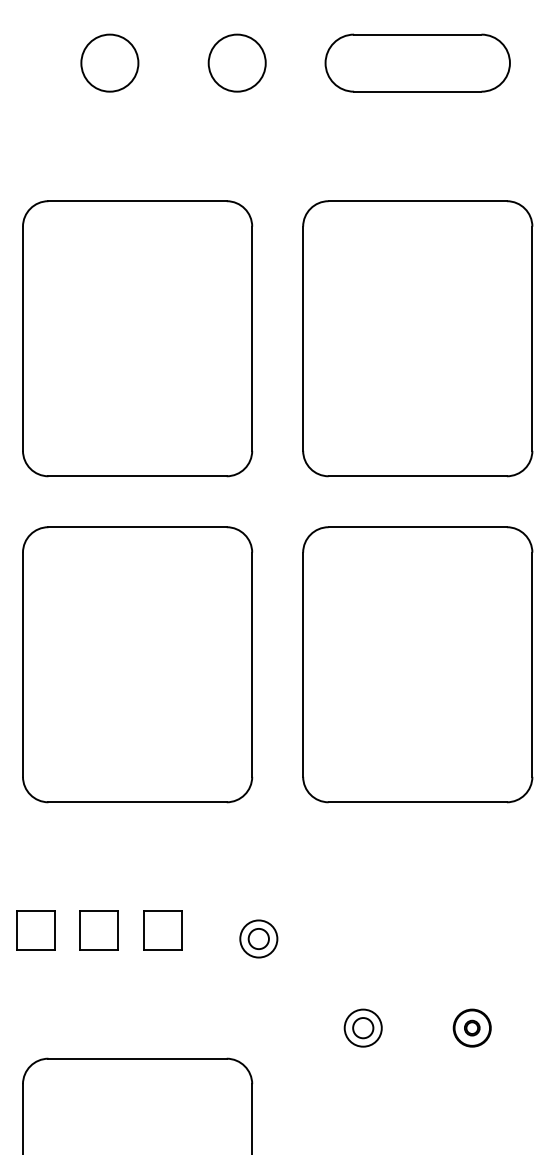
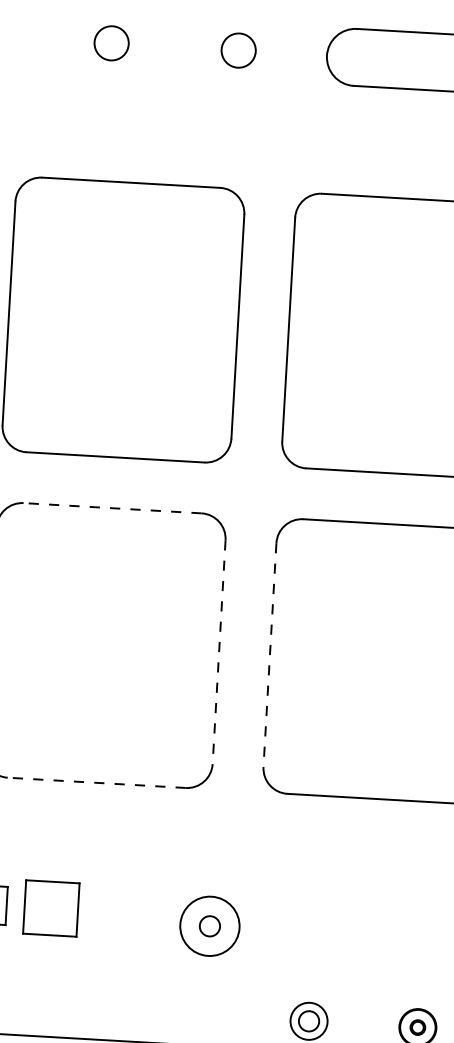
circle: (109, 62) -> (111, 42), size x0.6
circle: (236, 62) -> (238, 49), size x0.6
line: (137, 527) -> (112, 508), solid -> dashed
line: (252, 665) -> (219, 652), solid -> dashed
line: (303, 665) -> (270, 655), solid -> dashed
line: (137, 802) -> (96, 783), solid -> dashed
part: (98, 930) -> (50, 908), size x1.4
part: (162, 930) -> (114, 912), removed
circle: (258, 938) -> (209, 925), size x1.6

